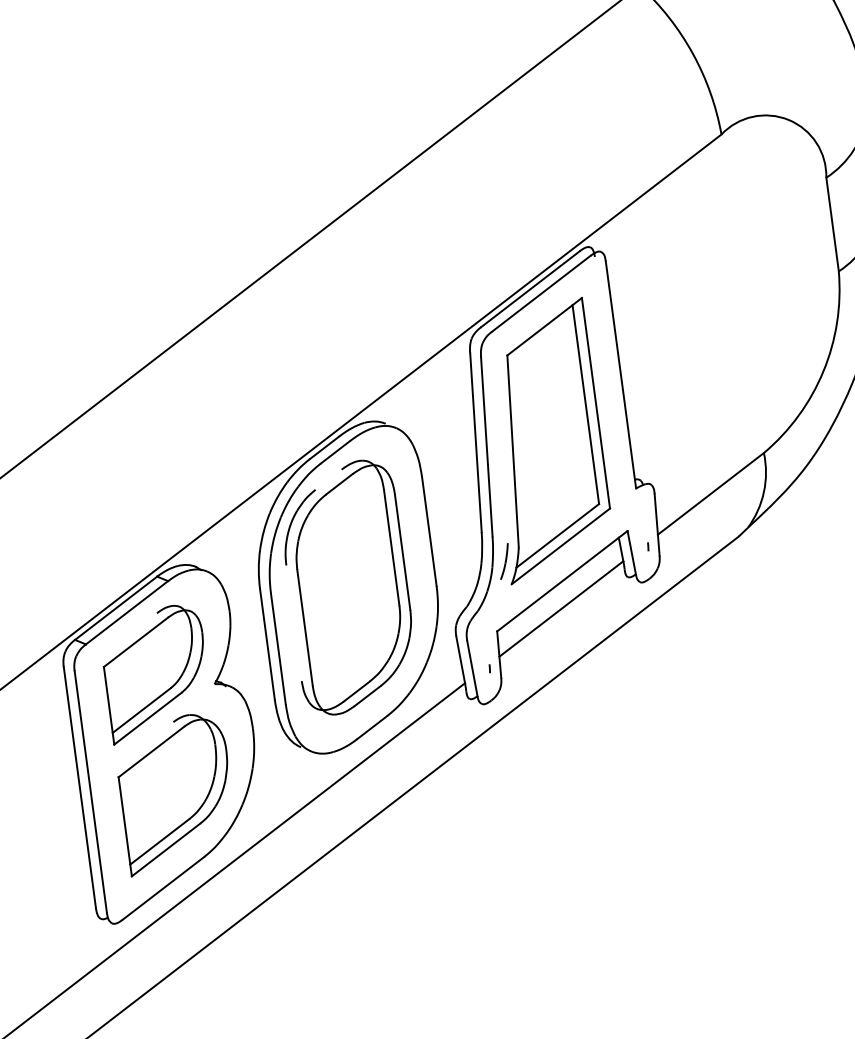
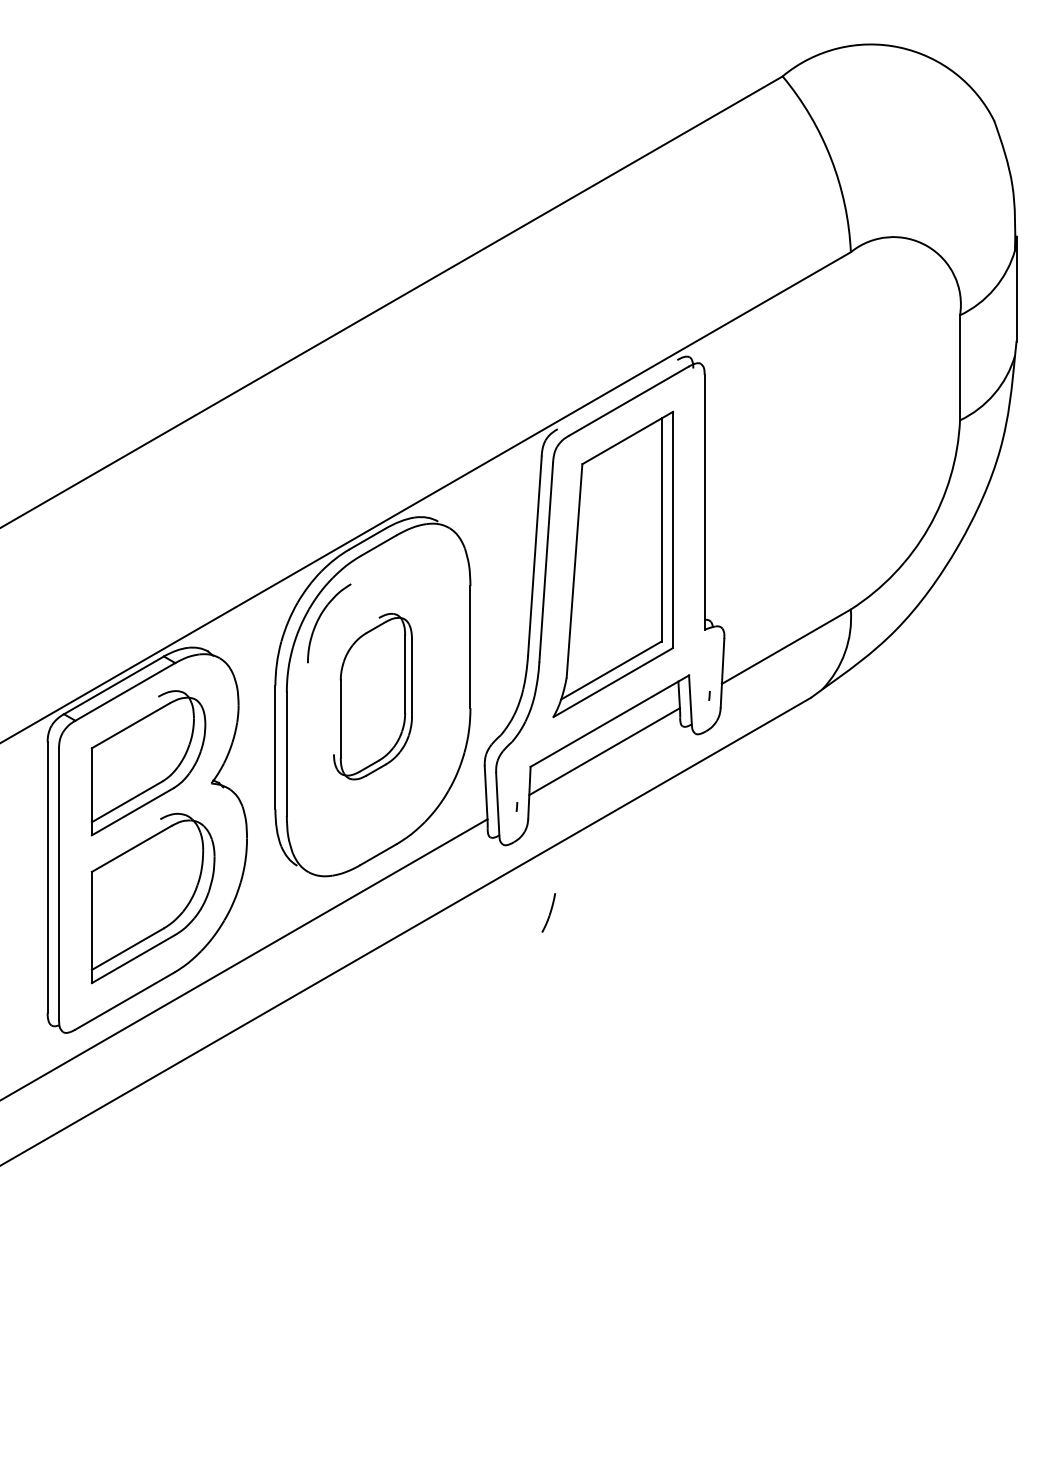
line: (530, 289) -> (617, 394), removed
part: (504, 561) -> (548, 912), moved
part: (347, 587) -> (372, 696), size x0.6

